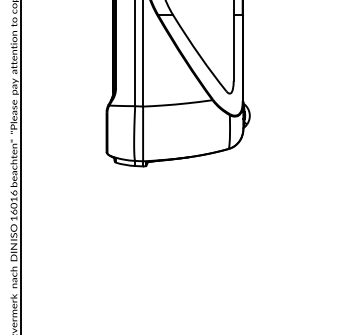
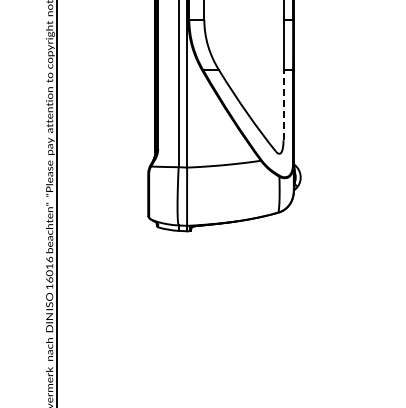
line: (233, 48) -> (283, 105), solid -> dashed

